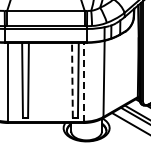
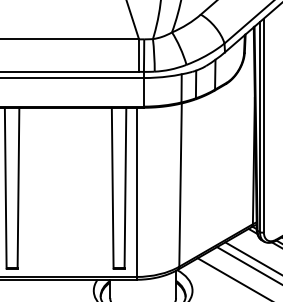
line: (72, 79) -> (112, 186), dashed -> solid
line: (83, 81) -> (136, 190), dashed -> solid

